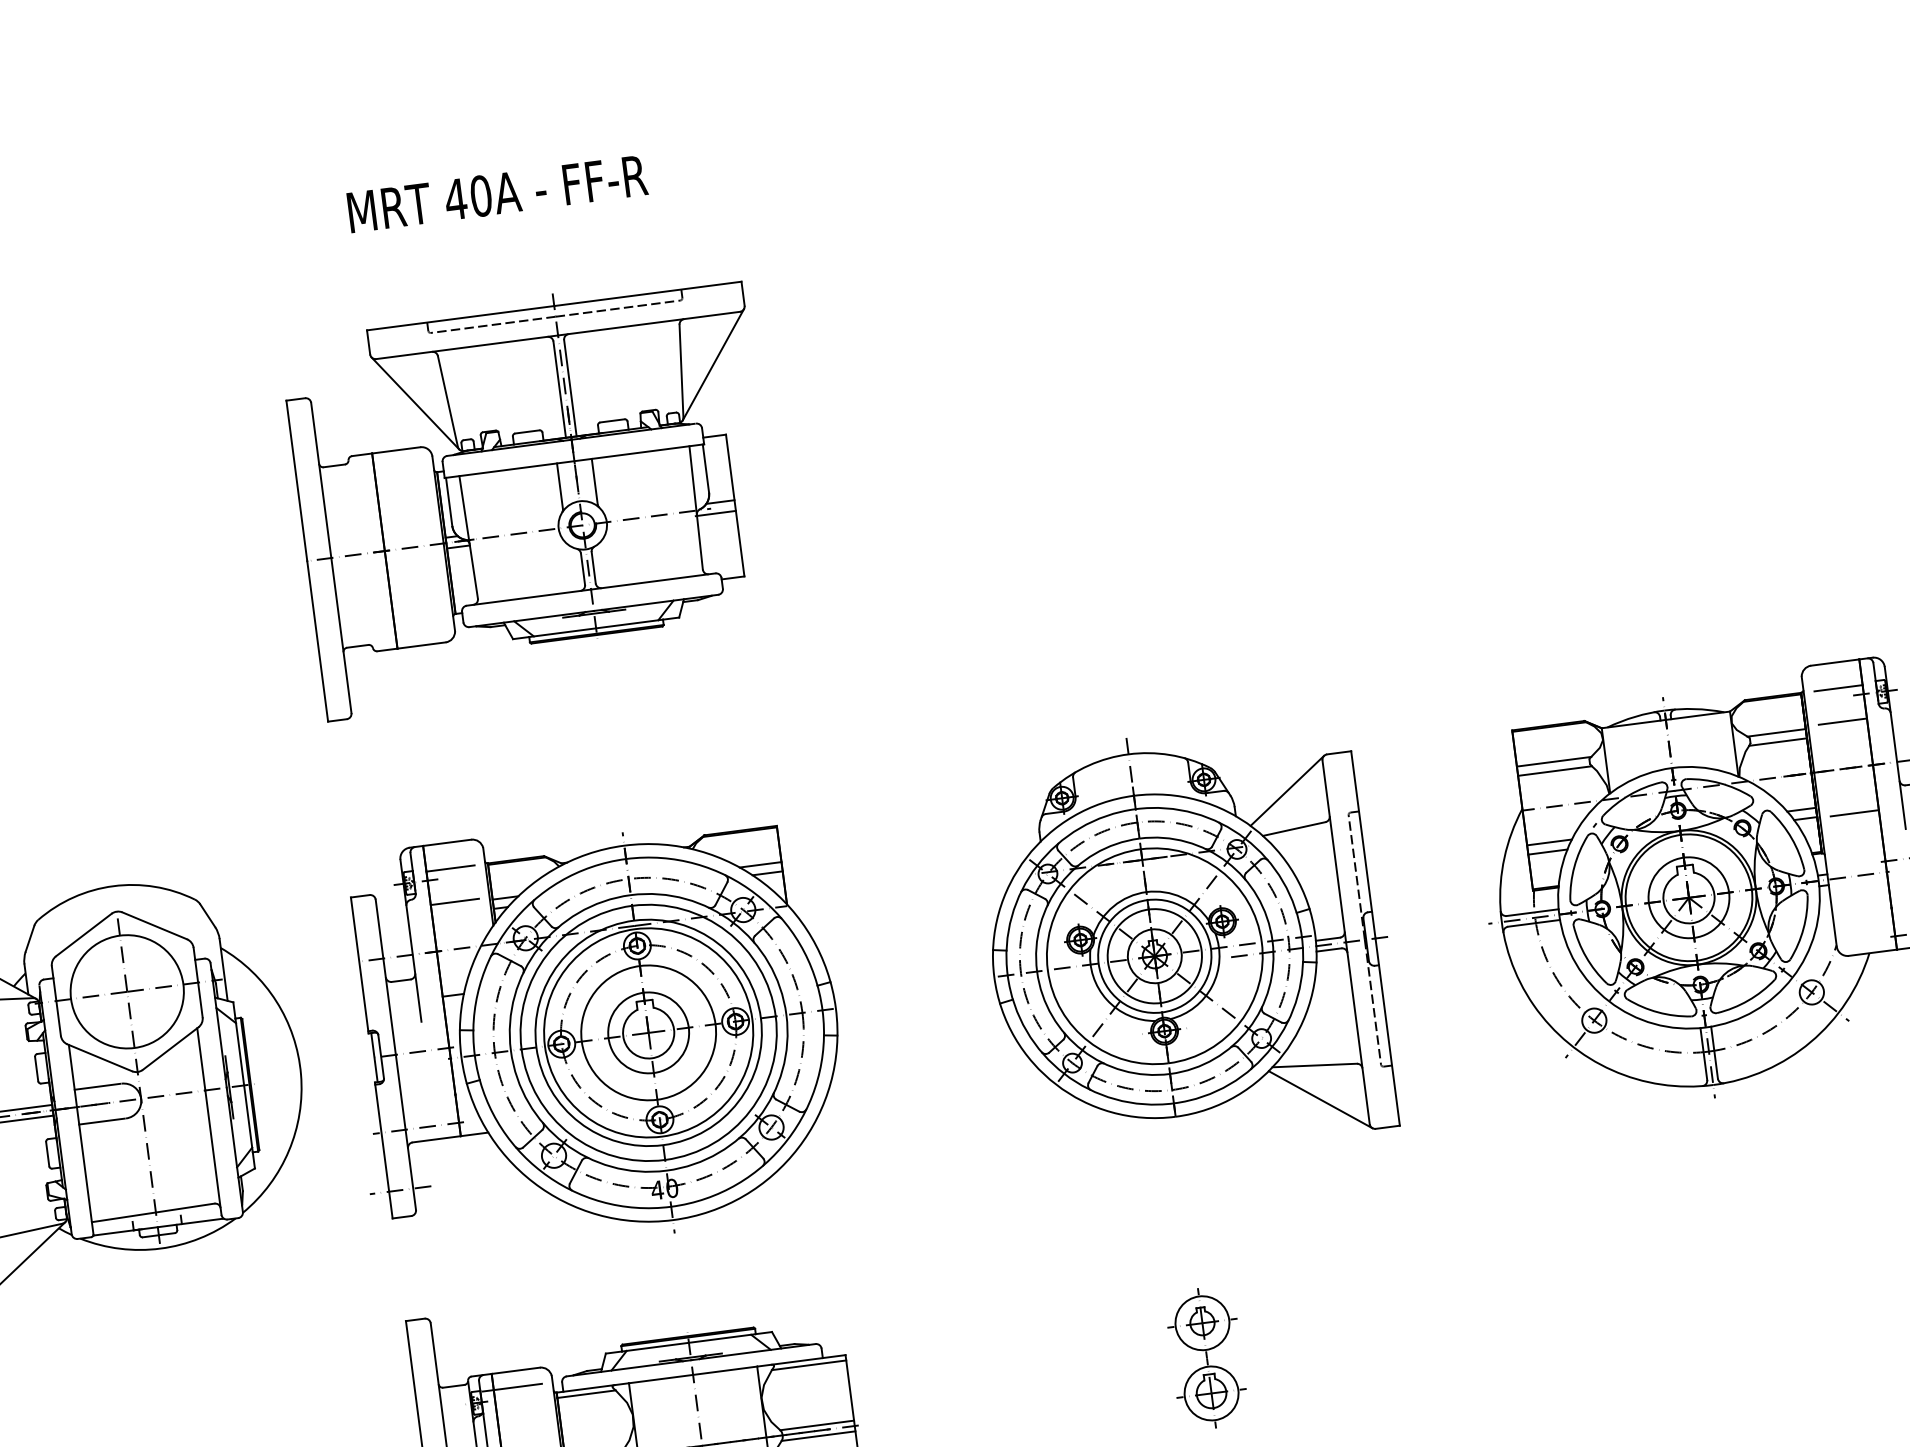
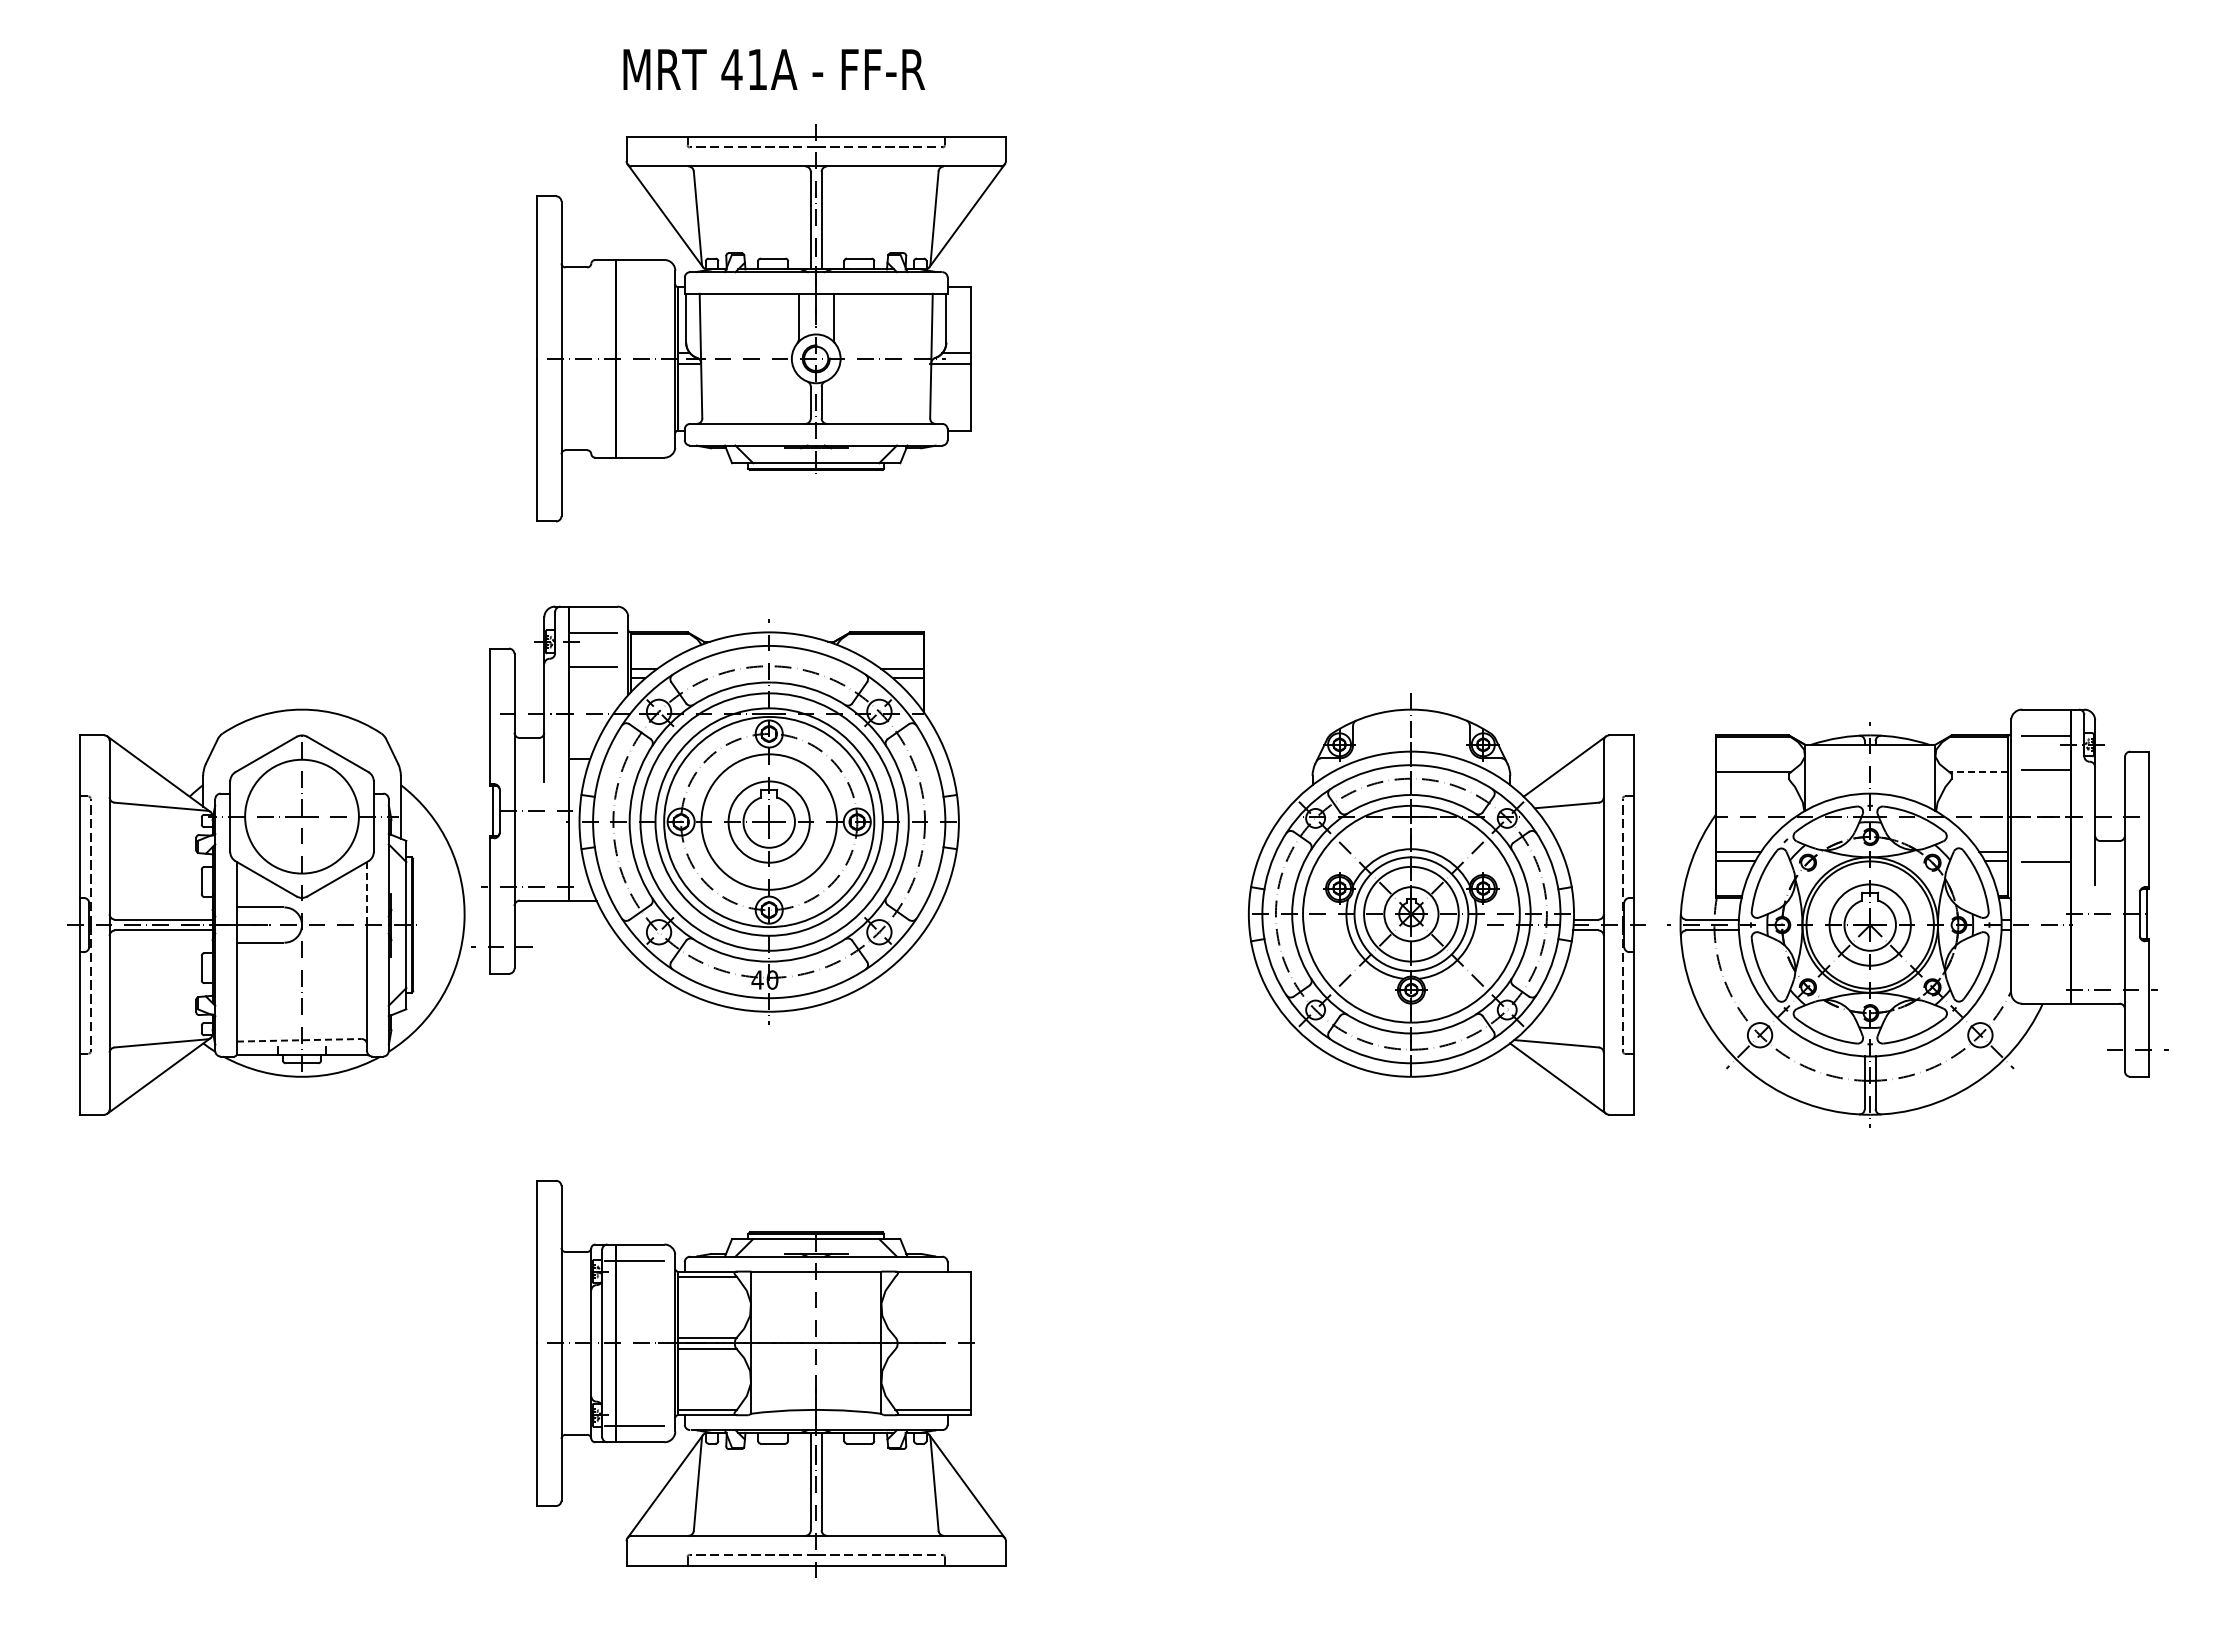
text: (481, 195) -> (757, 69), 40A -> 41A
part: (534, 496) -> (771, 323), moved
line: (1776, 733) -> (1978, 772), solid -> dashed
line: (1777, 742) -> (1978, 781), removed
line: (1554, 771) -> (1752, 781), removed
part: (1188, 942) -> (1446, 904), moved
part: (594, 1032) -> (715, 814), moved
line: (201, 1059) -> (367, 893), solid -> dashed
line: (153, 1213) -> (299, 1040), solid -> dashed
part: (1207, 1358) -> (1330, 1321), removed
line: (808, 1365) -> (932, 1277), removed
line: (816, 1425) -> (932, 1337), removed
line: (817, 1435) -> (932, 1348), removed

